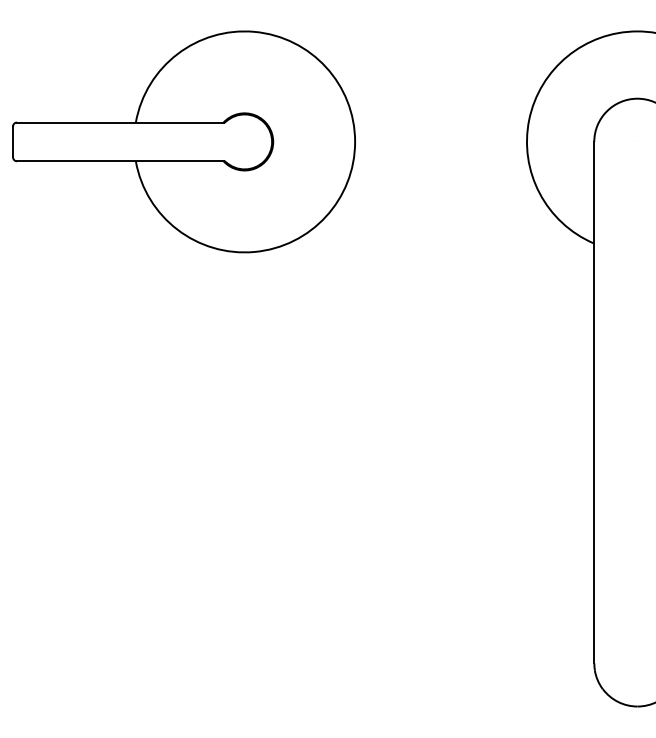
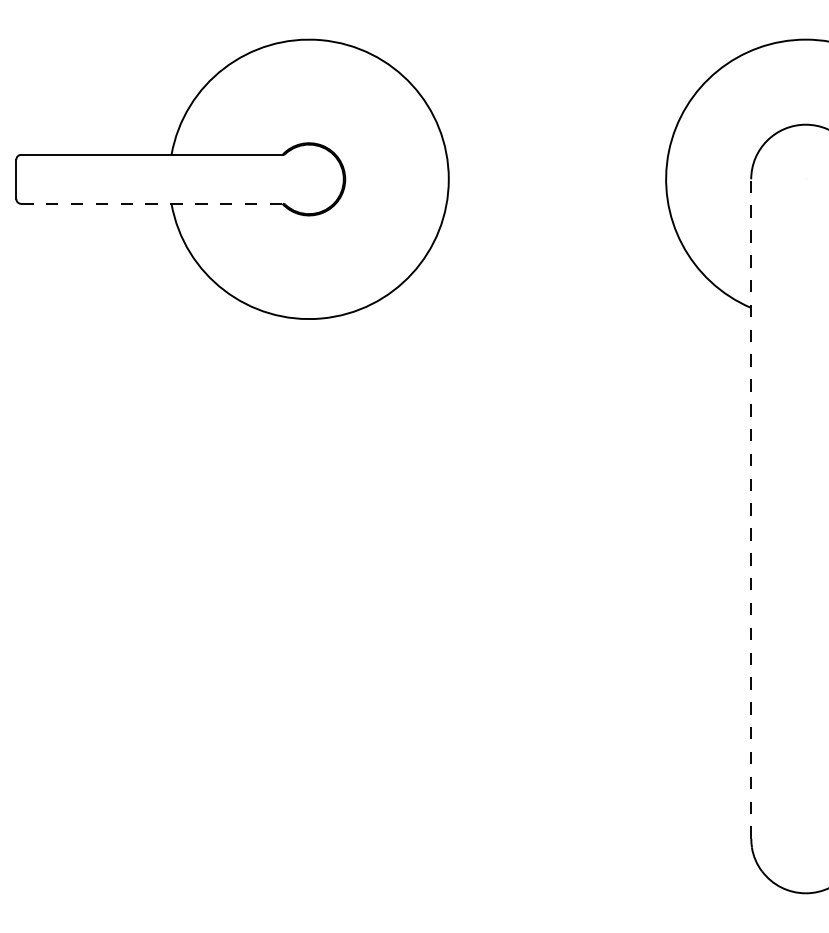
line: (120, 161) -> (152, 204), solid -> dashed
line: (594, 402) -> (751, 508), solid -> dashed

